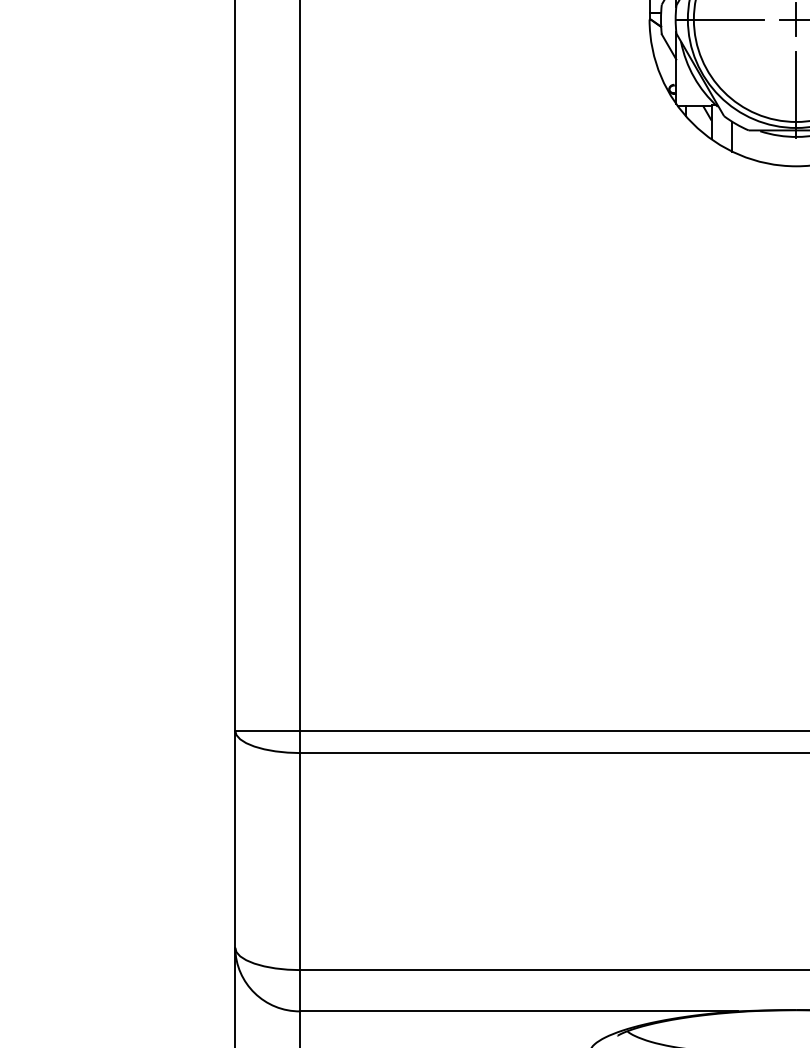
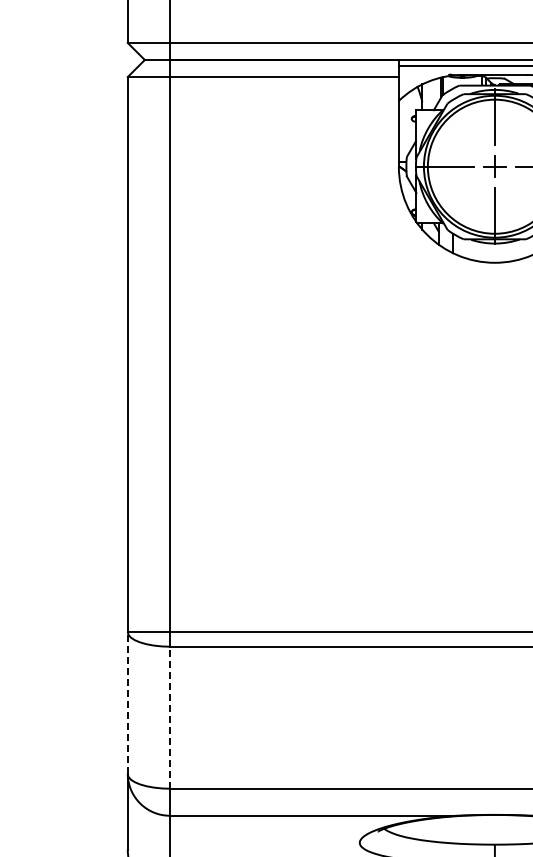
line: (234, 838) -> (127, 702), solid -> dashed
line: (300, 861) -> (170, 717), solid -> dashed

